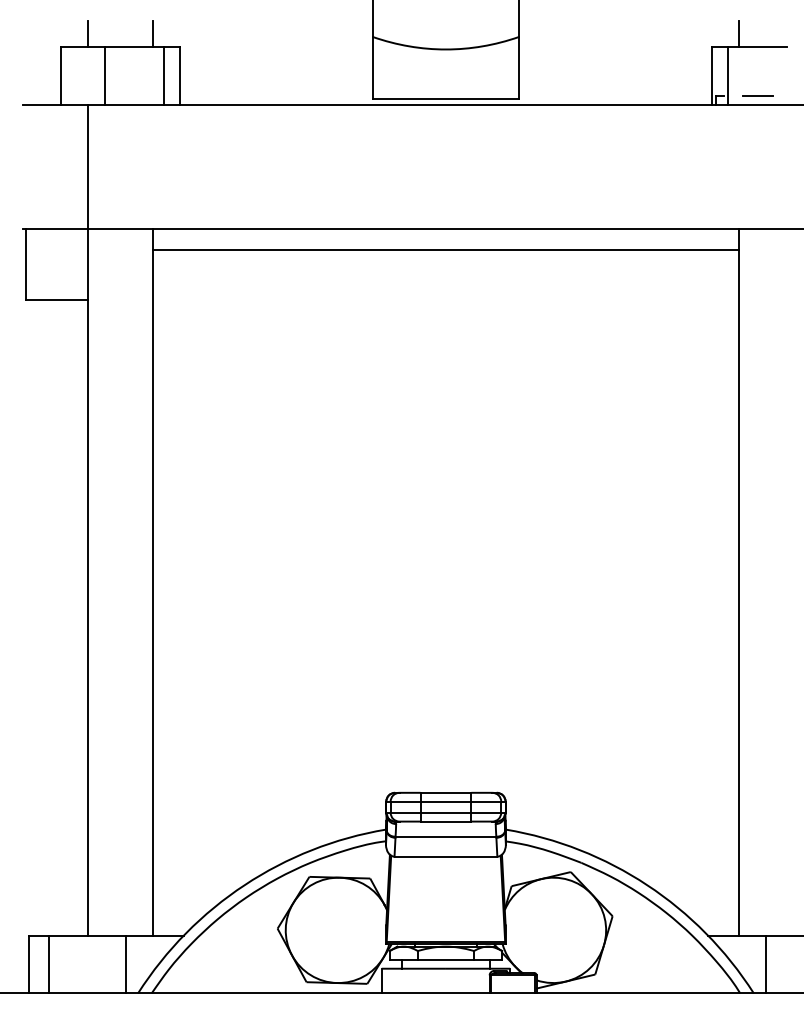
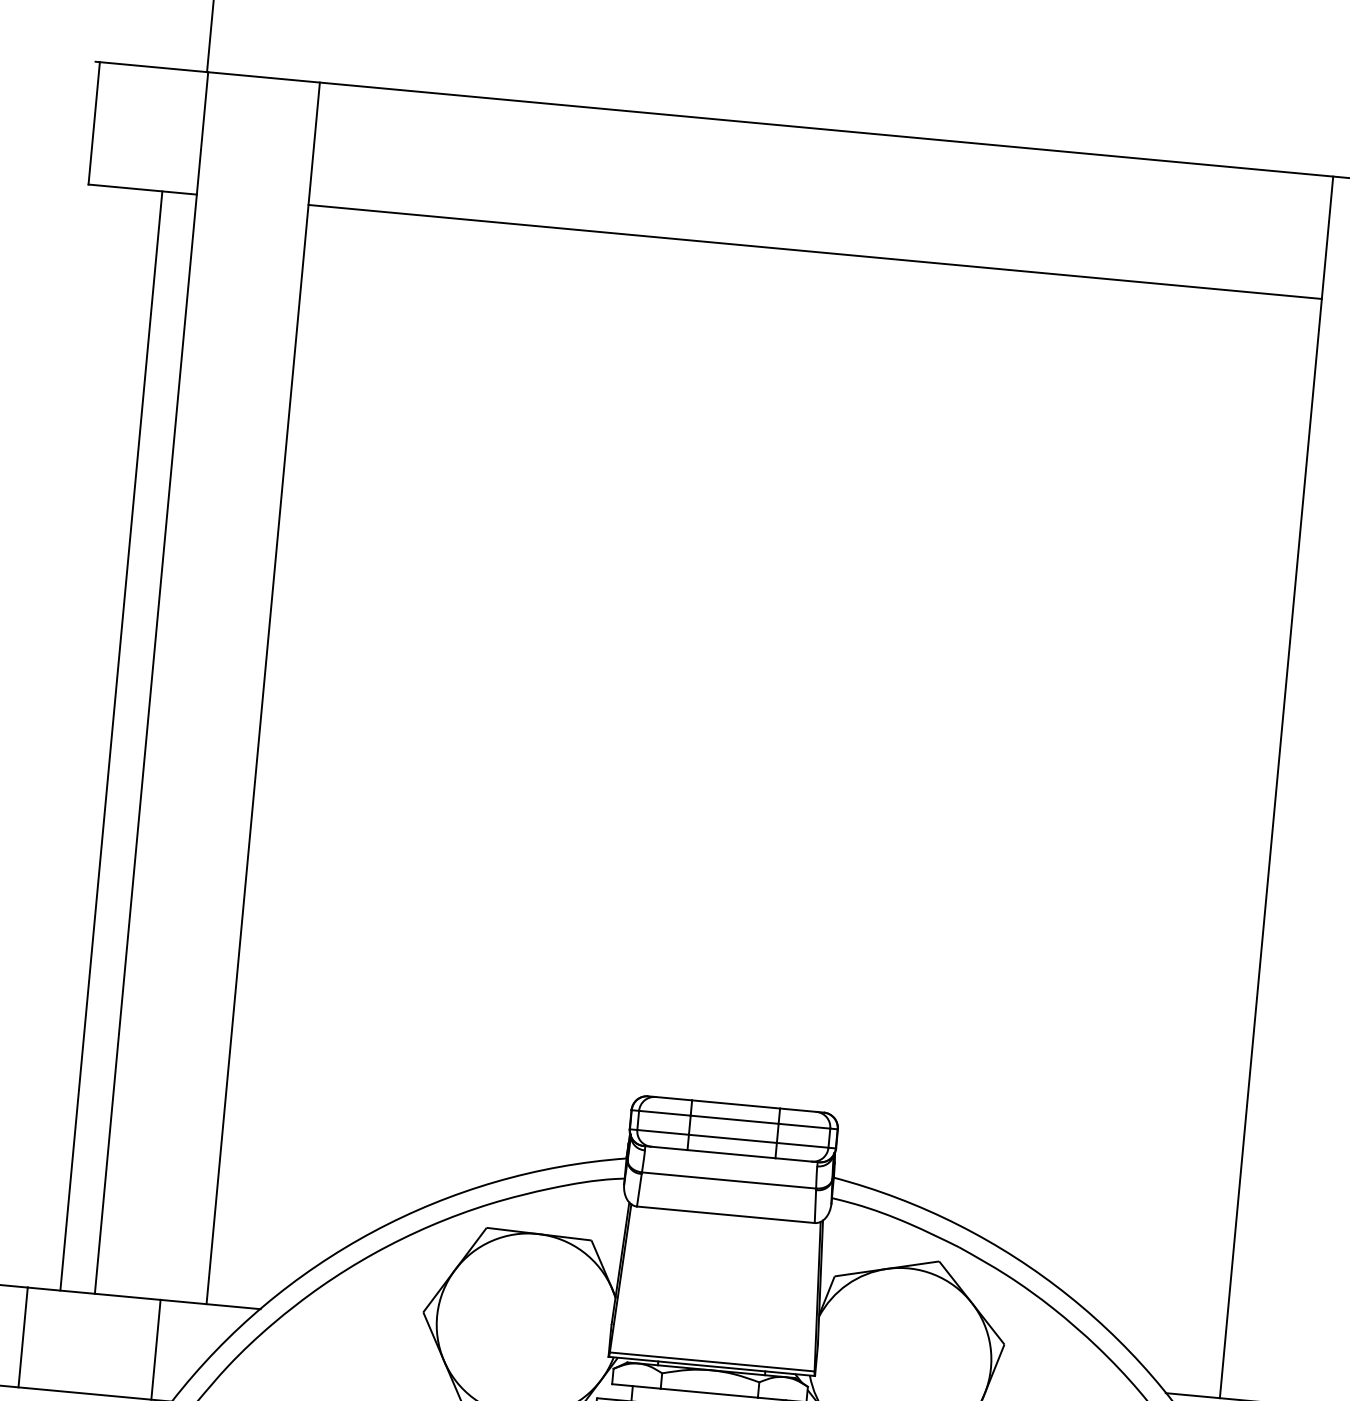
line: (445, 249) -> (814, 251), moved
line: (68, 617) -> (111, 740), added

